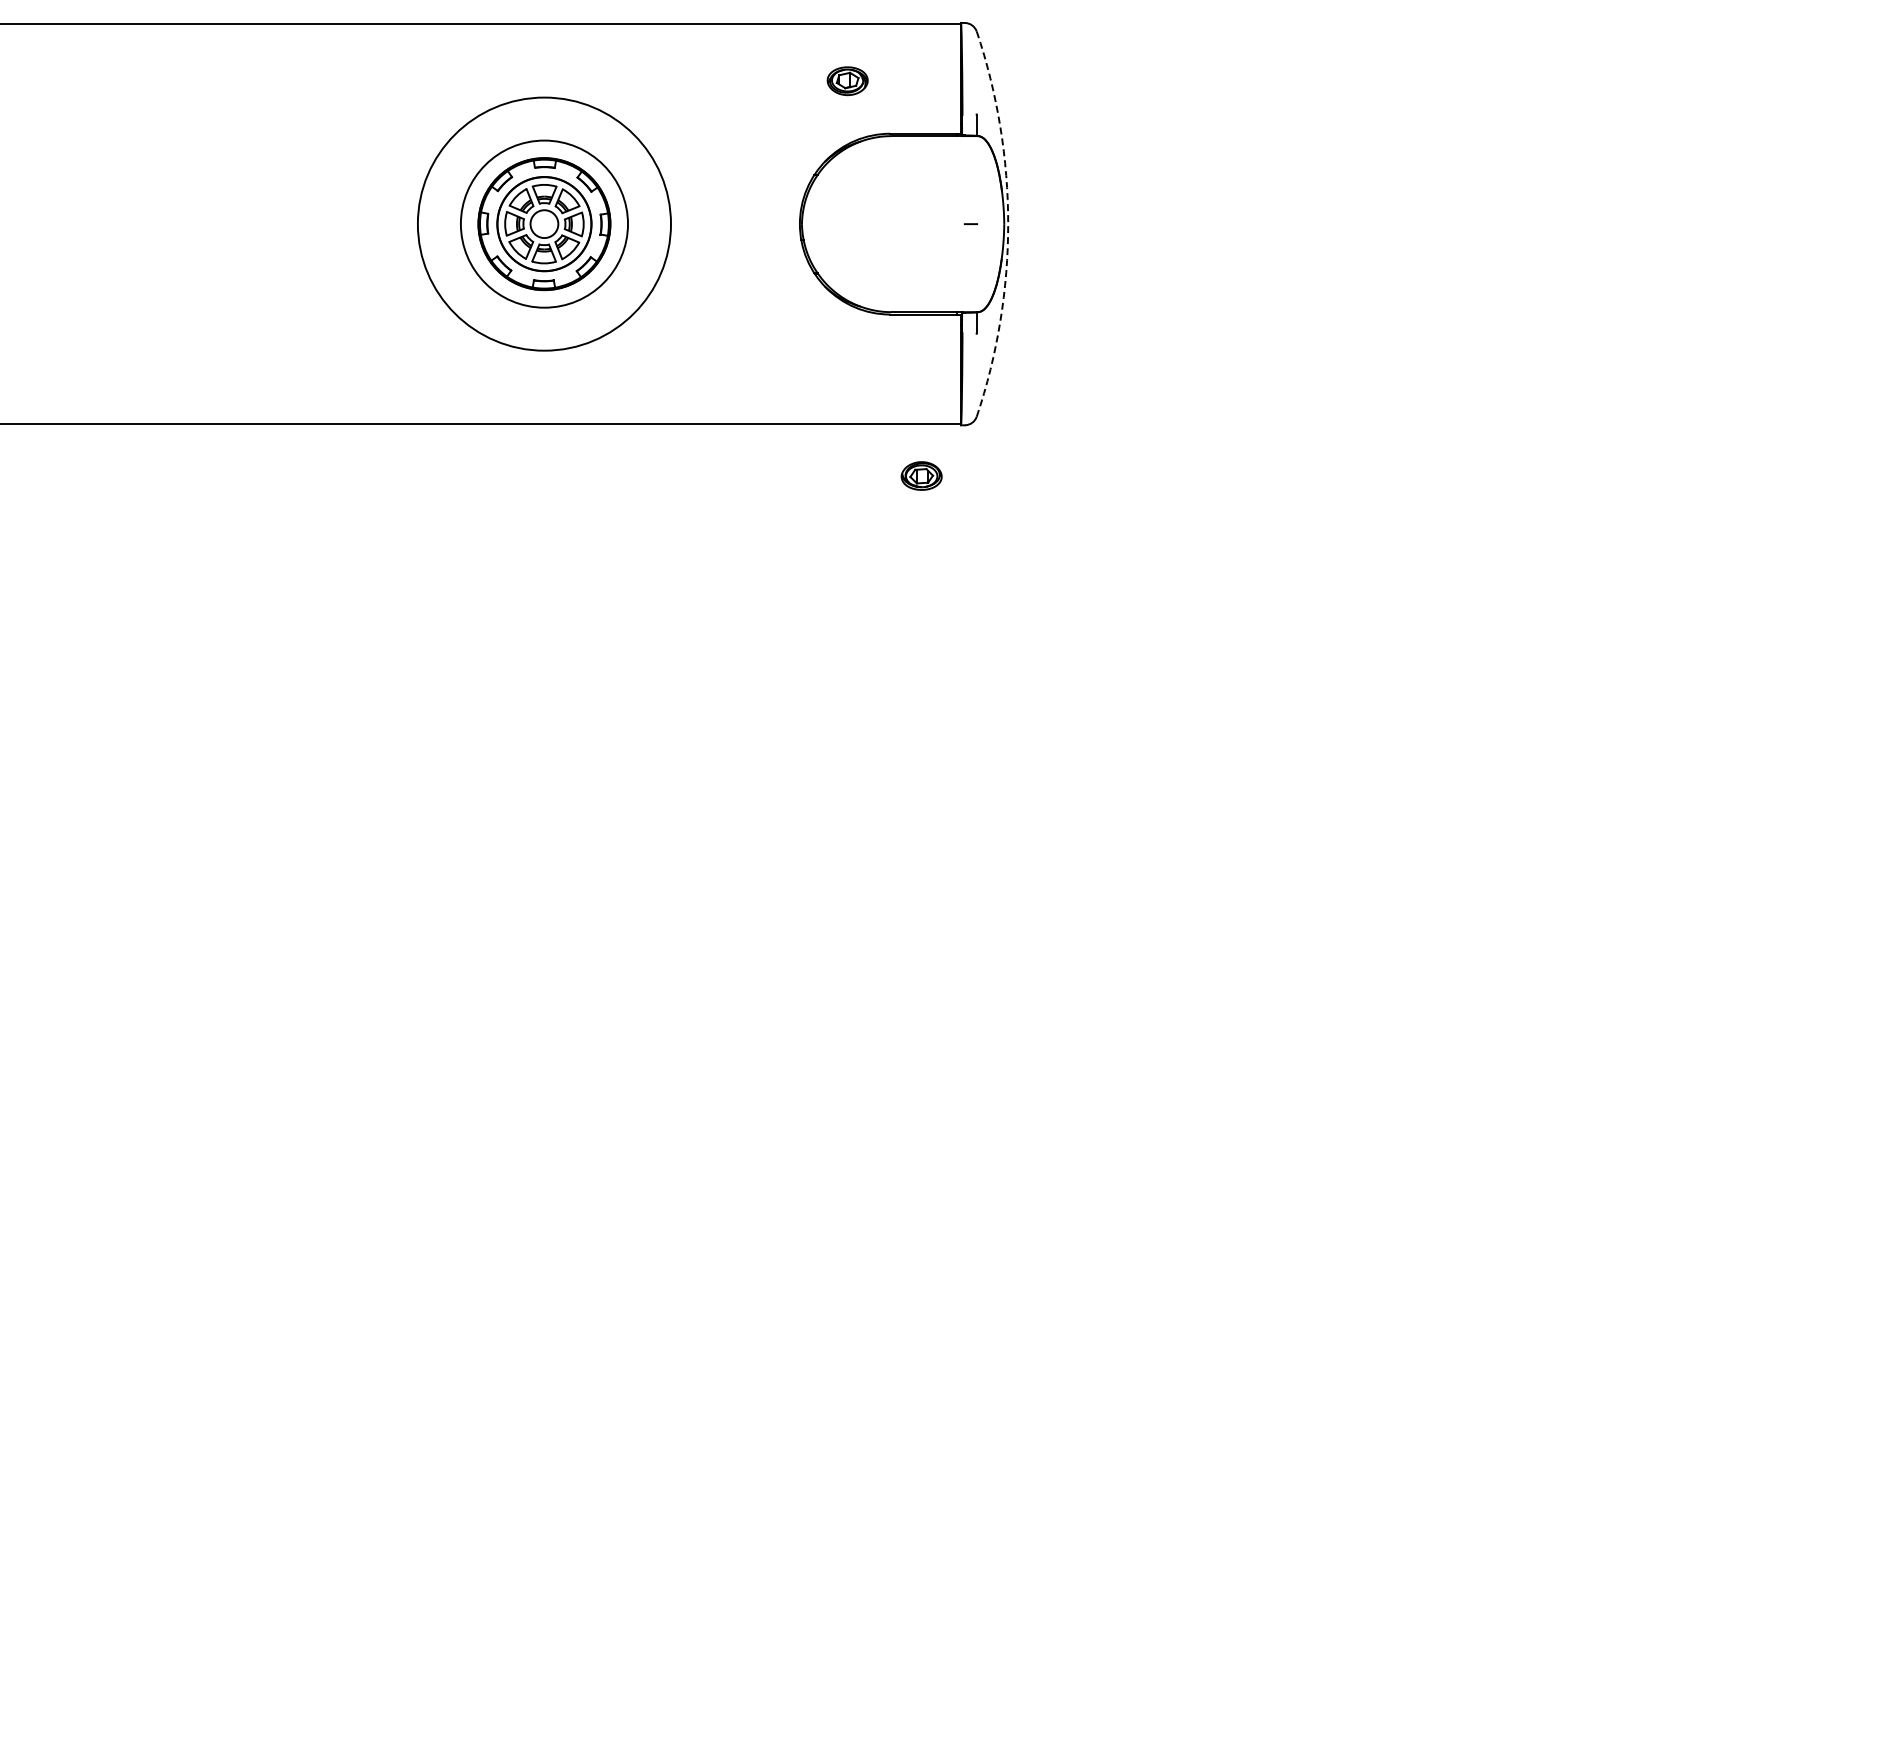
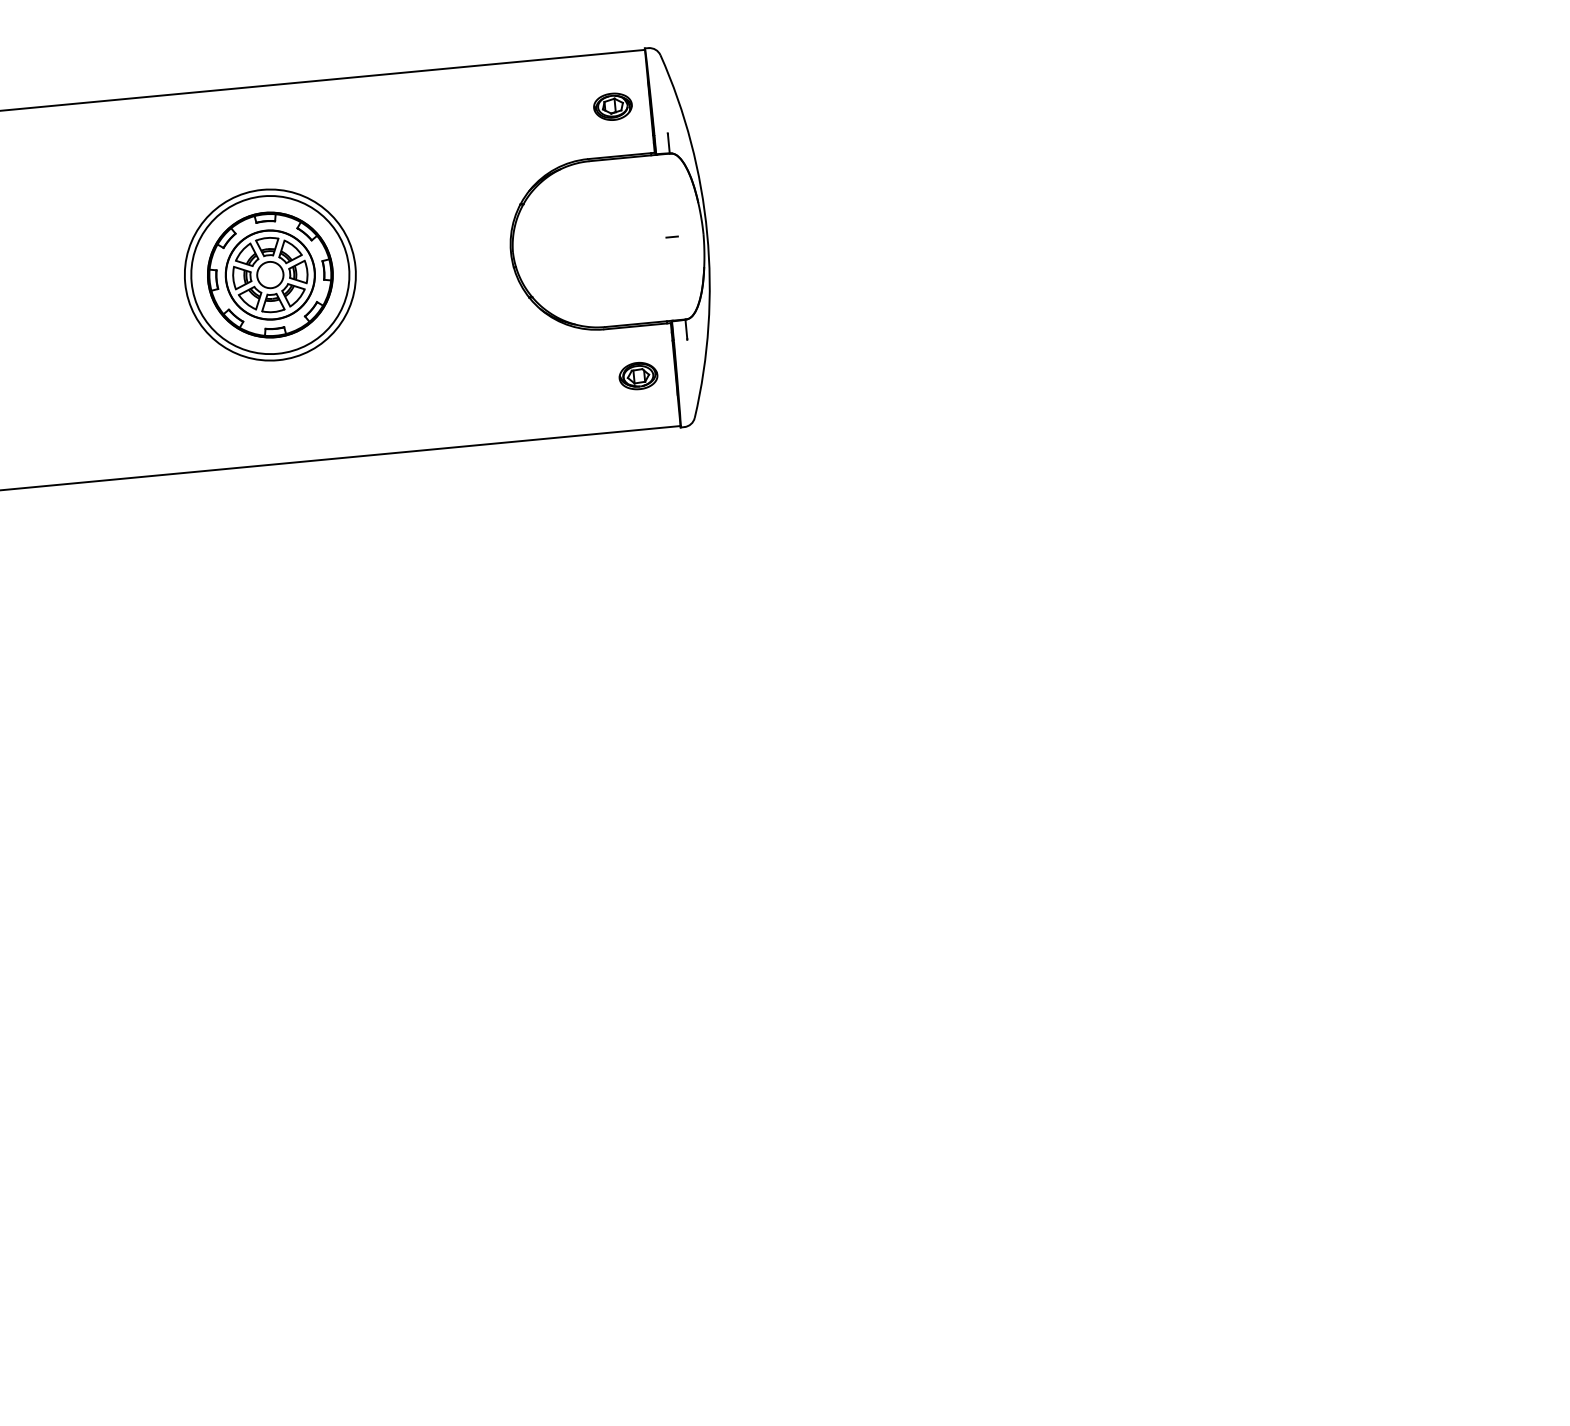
part: (847, 81) -> (612, 107), moved
circle: (544, 223) -> (270, 274), size x0.71
arc: (1008, 224) -> (707, 234), dashed -> solid
part: (921, 475) -> (638, 375), moved

